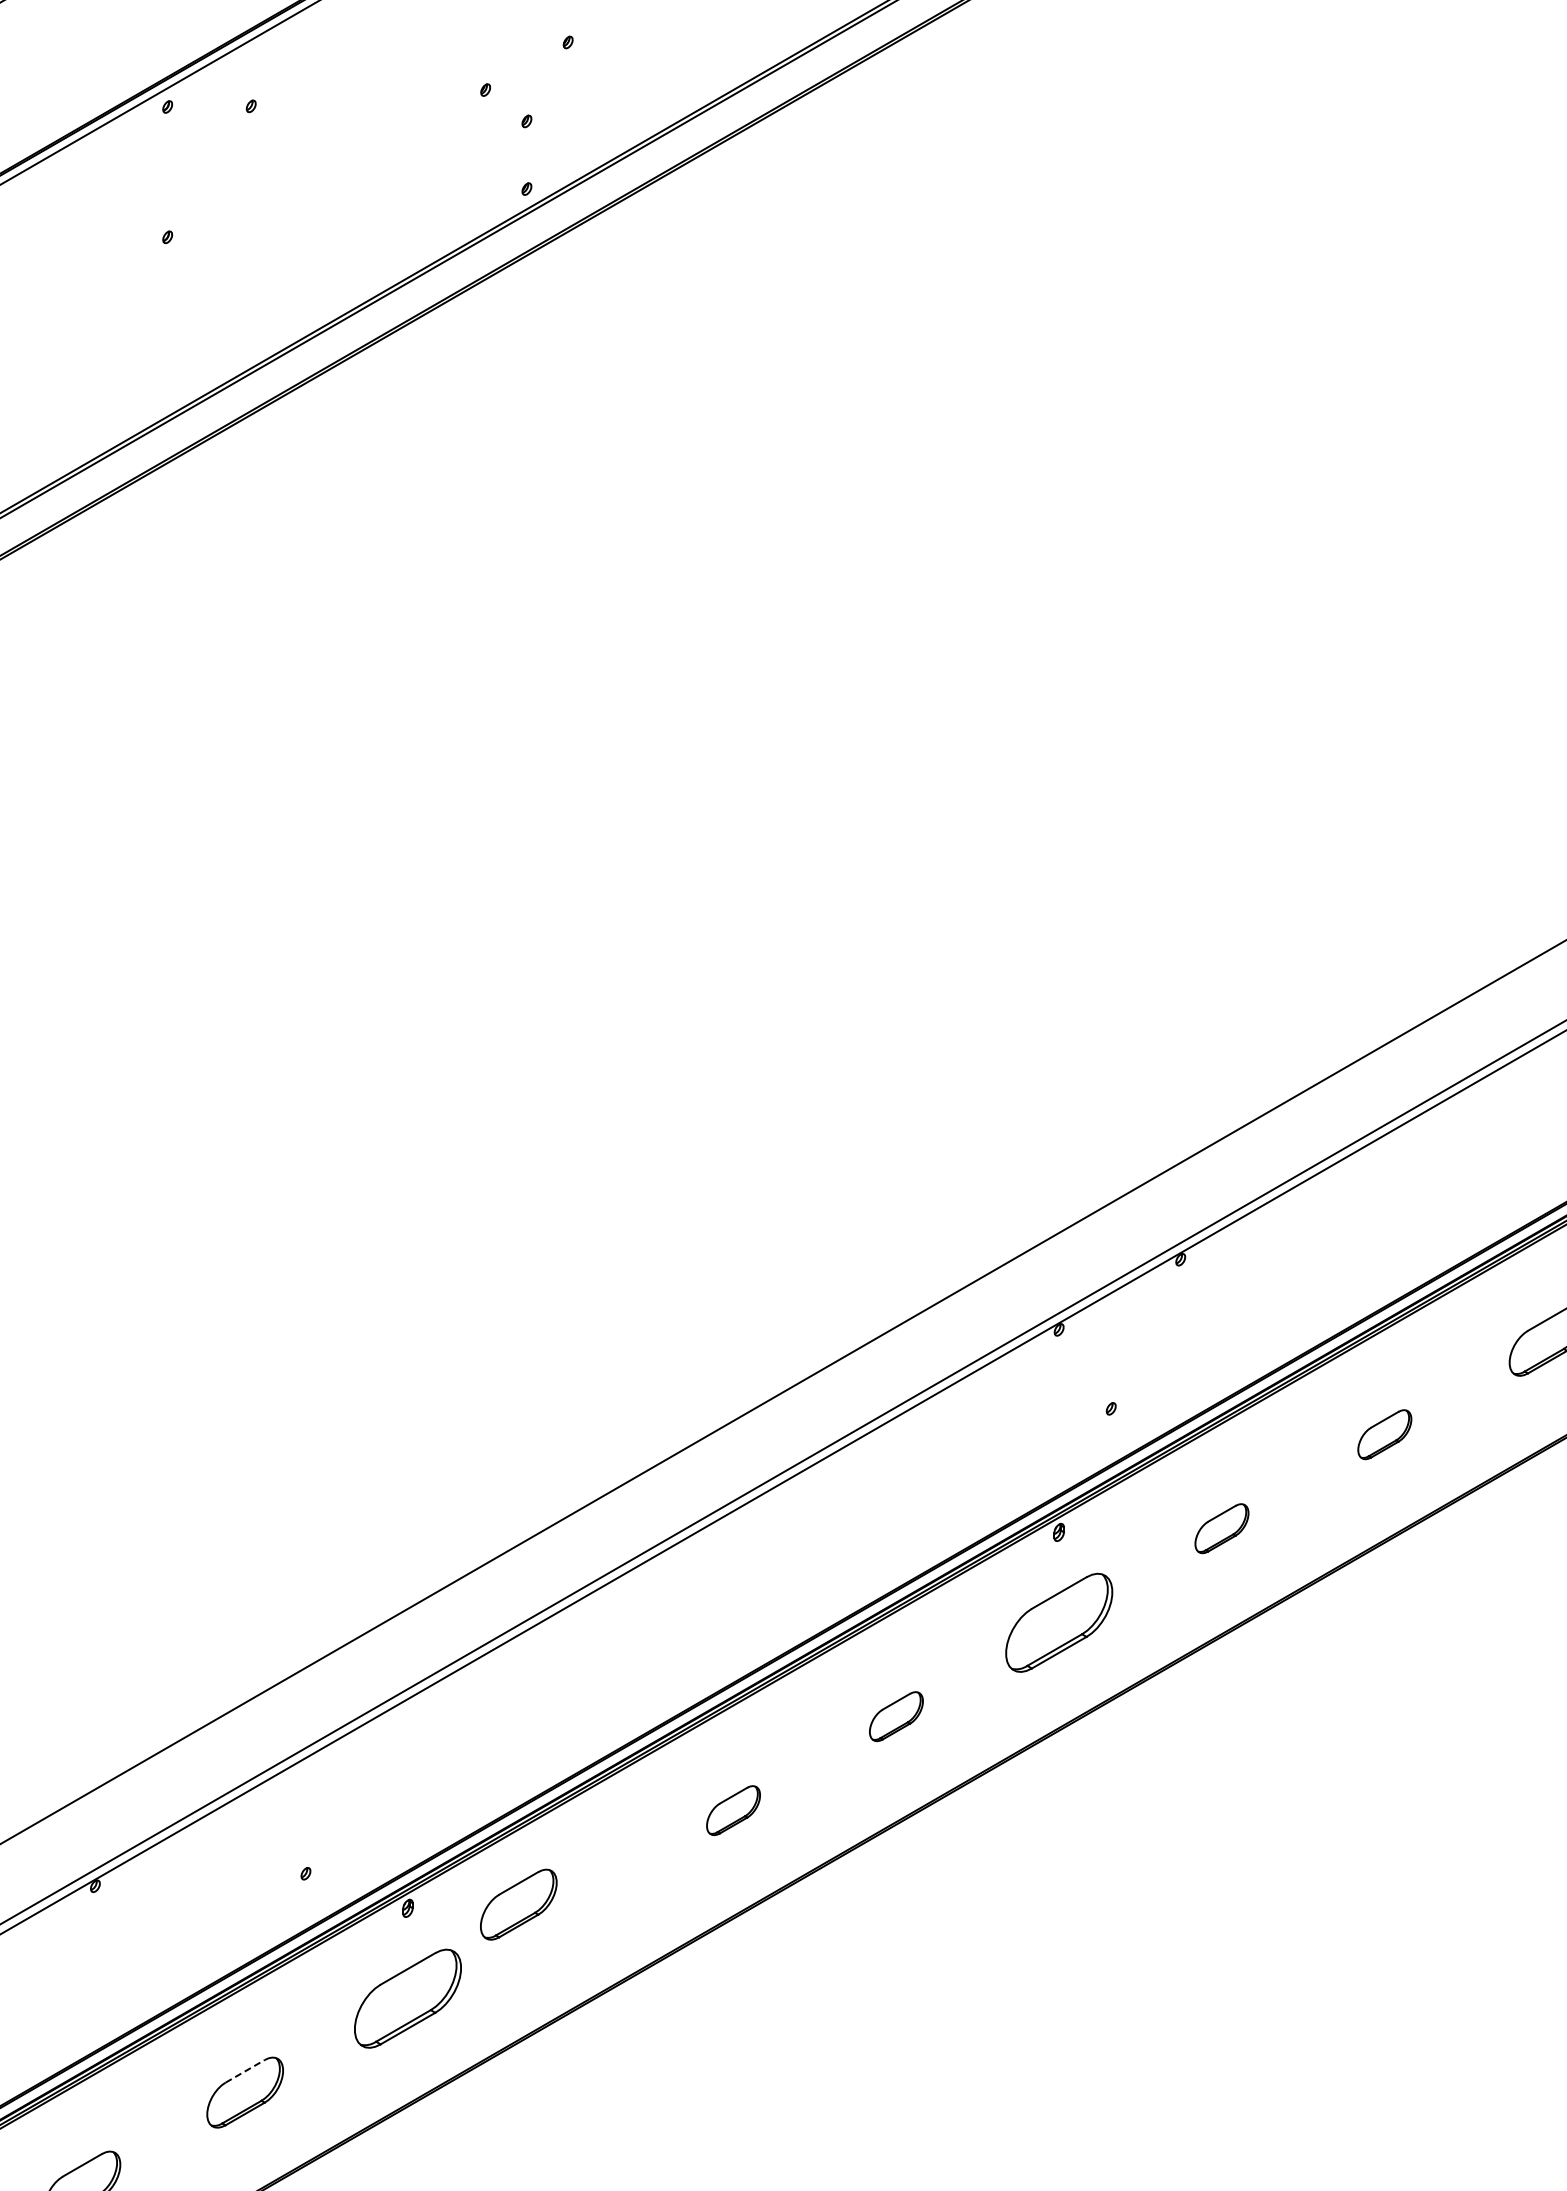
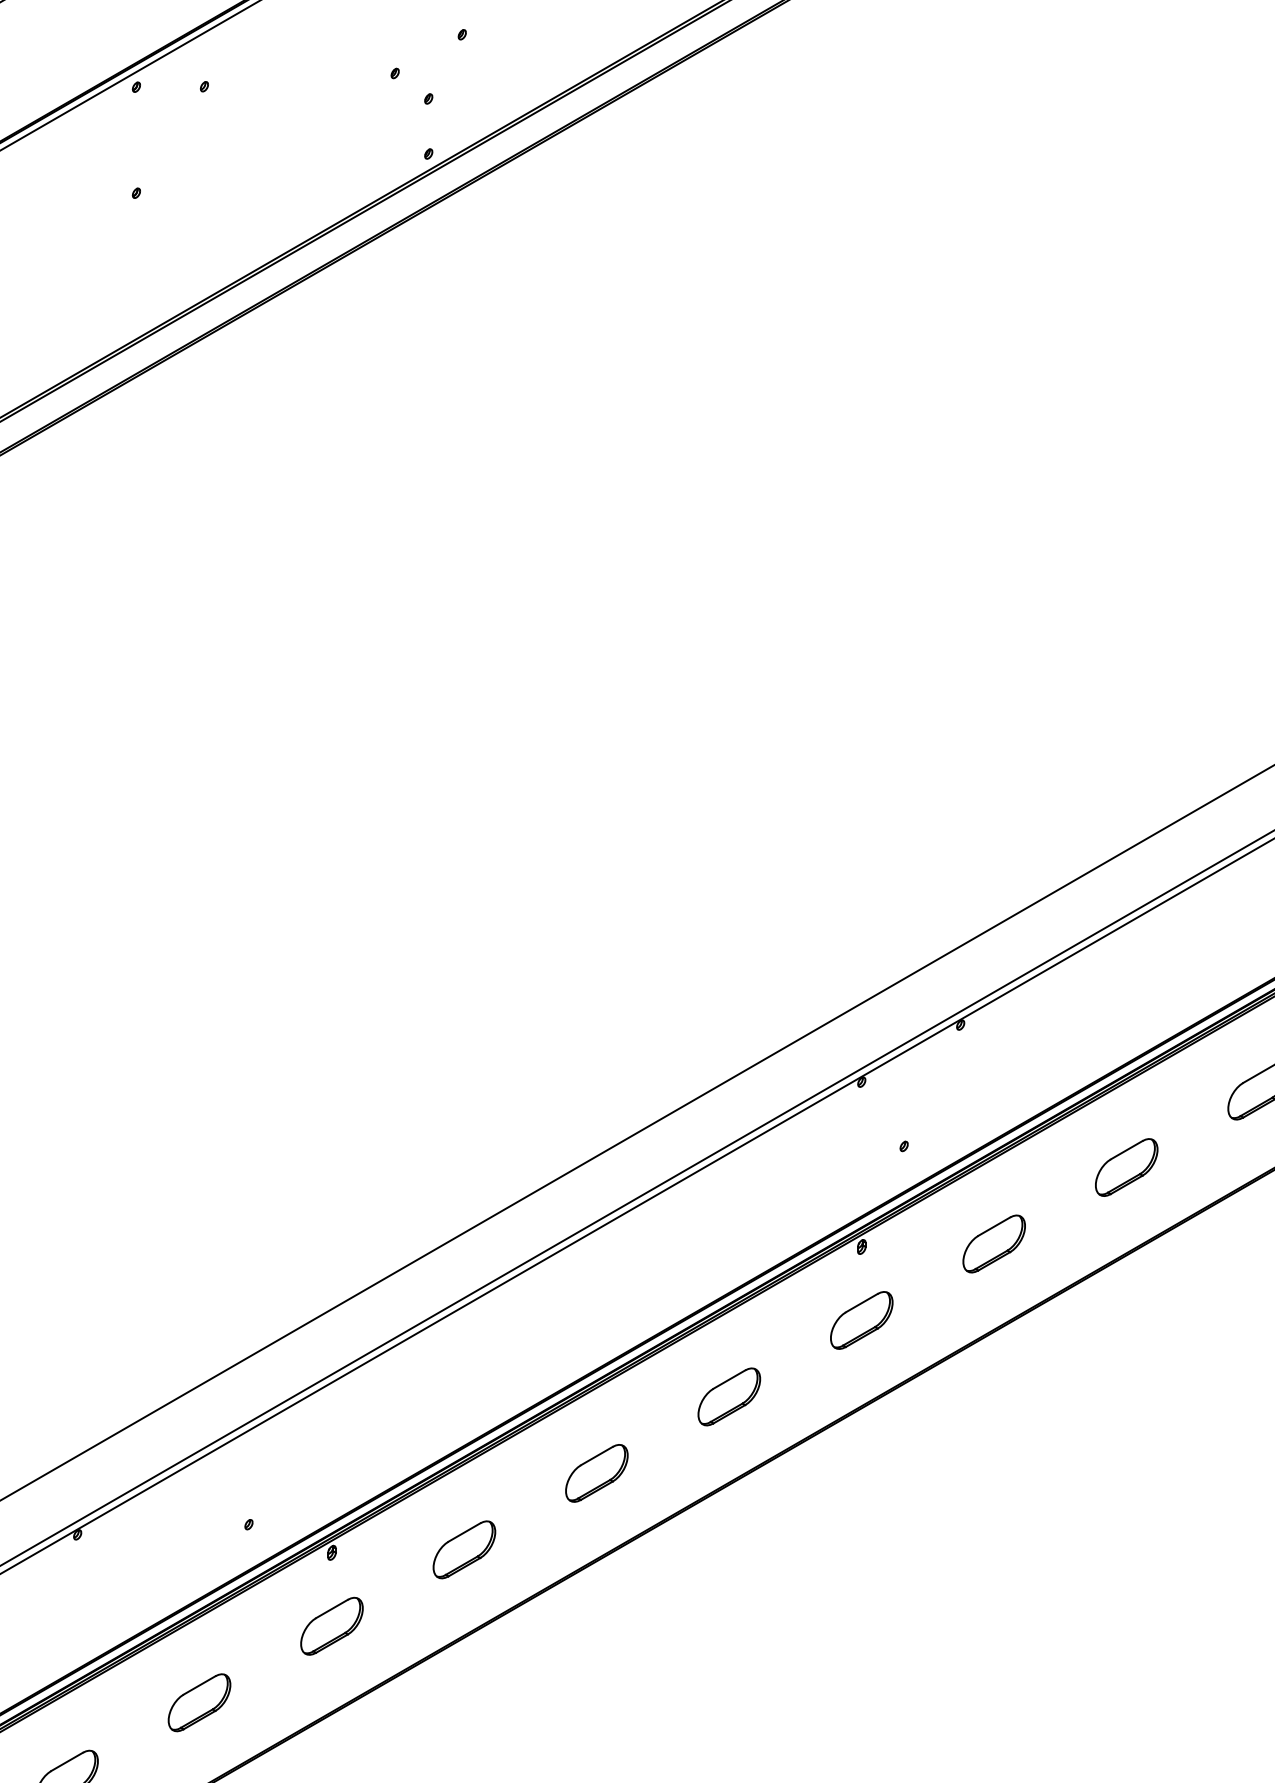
part: (1384, 1434) -> (1126, 1167), size x1.43
part: (1221, 1528) -> (993, 1243), size x1.43
part: (1058, 1622) -> (861, 1320), size x0.71
part: (896, 1716) -> (729, 1396), size x1.43
part: (733, 1810) -> (596, 1473), size x1.43
part: (518, 1904) -> (464, 1549), moved
part: (407, 1998) -> (331, 1626), size x0.71
line: (245, 2071) -> (199, 1685), dashed -> solid

